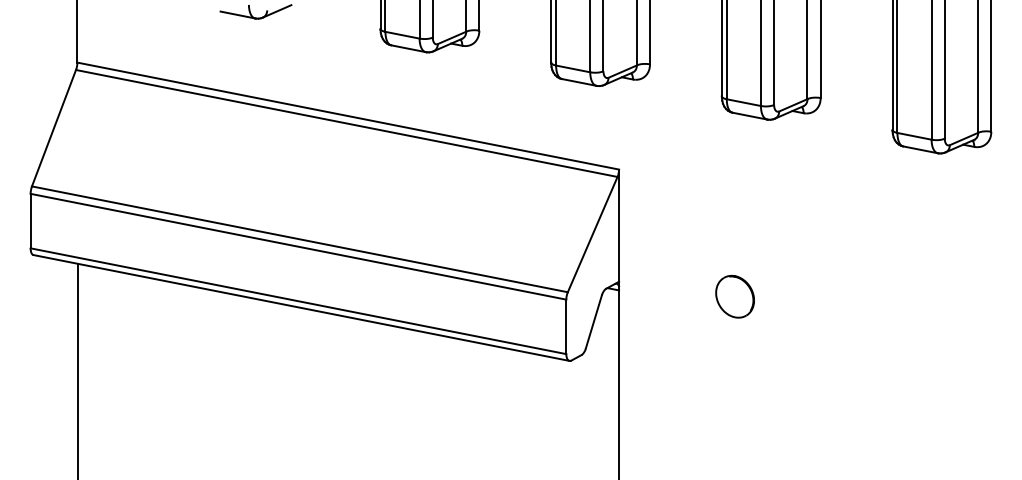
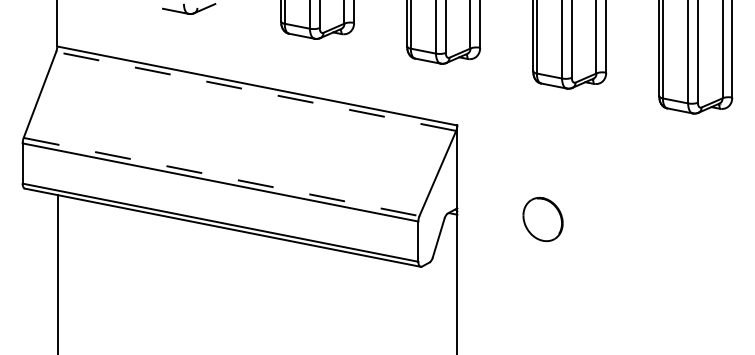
line: (346, 123) -> (256, 91), solid -> dashed
line: (300, 239) -> (222, 177), solid -> dashed
part: (734, 296) -> (542, 219), size x1.4

